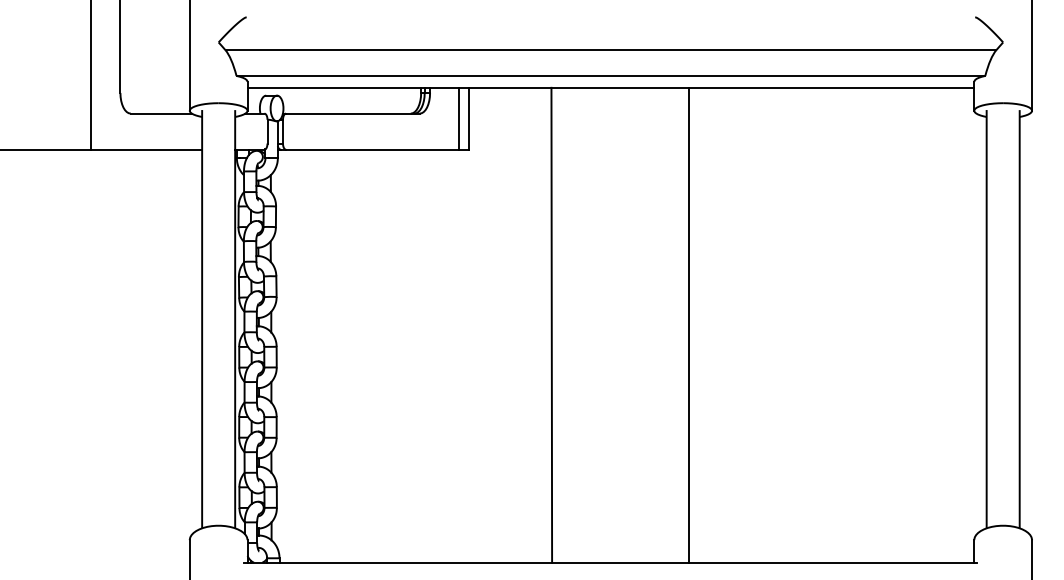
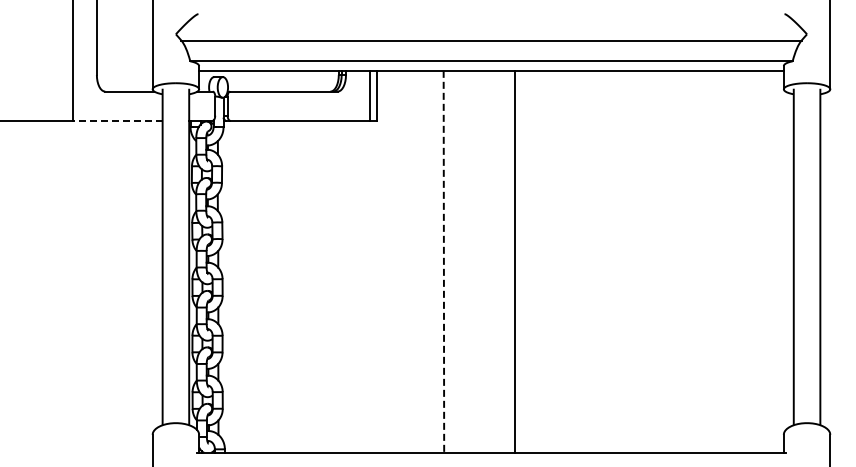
line: (146, 149) -> (117, 120), solid -> dashed
line: (551, 324) -> (443, 261), solid -> dashed
line: (689, 324) -> (514, 261), moved

